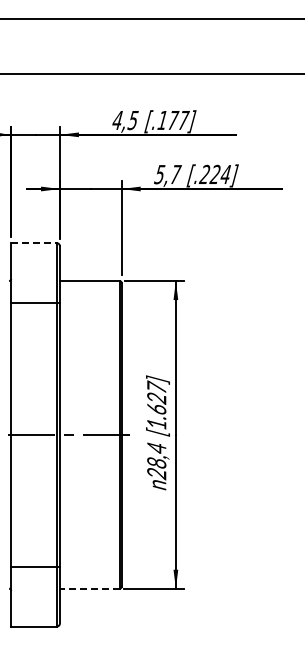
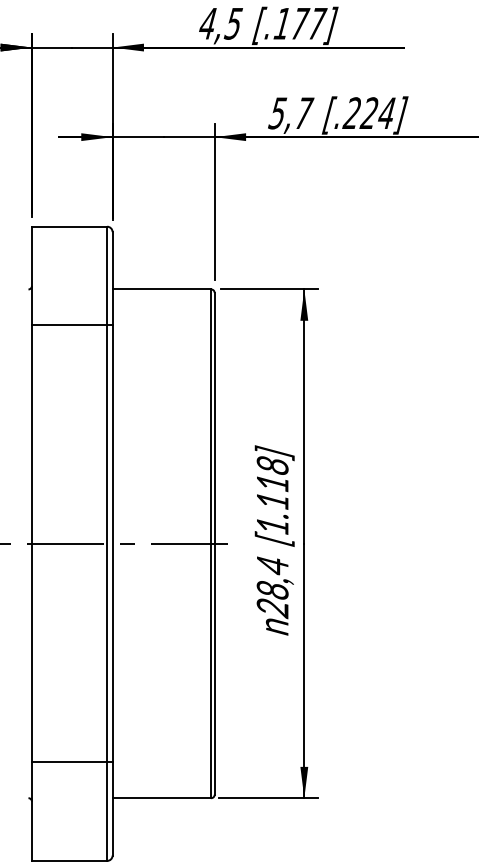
line: (33, 243) -> (68, 227), dashed -> solid
text: (156, 397) -> (272, 481), [1.627] -> [1.118]
line: (89, 588) -> (161, 797), dashed -> solid

